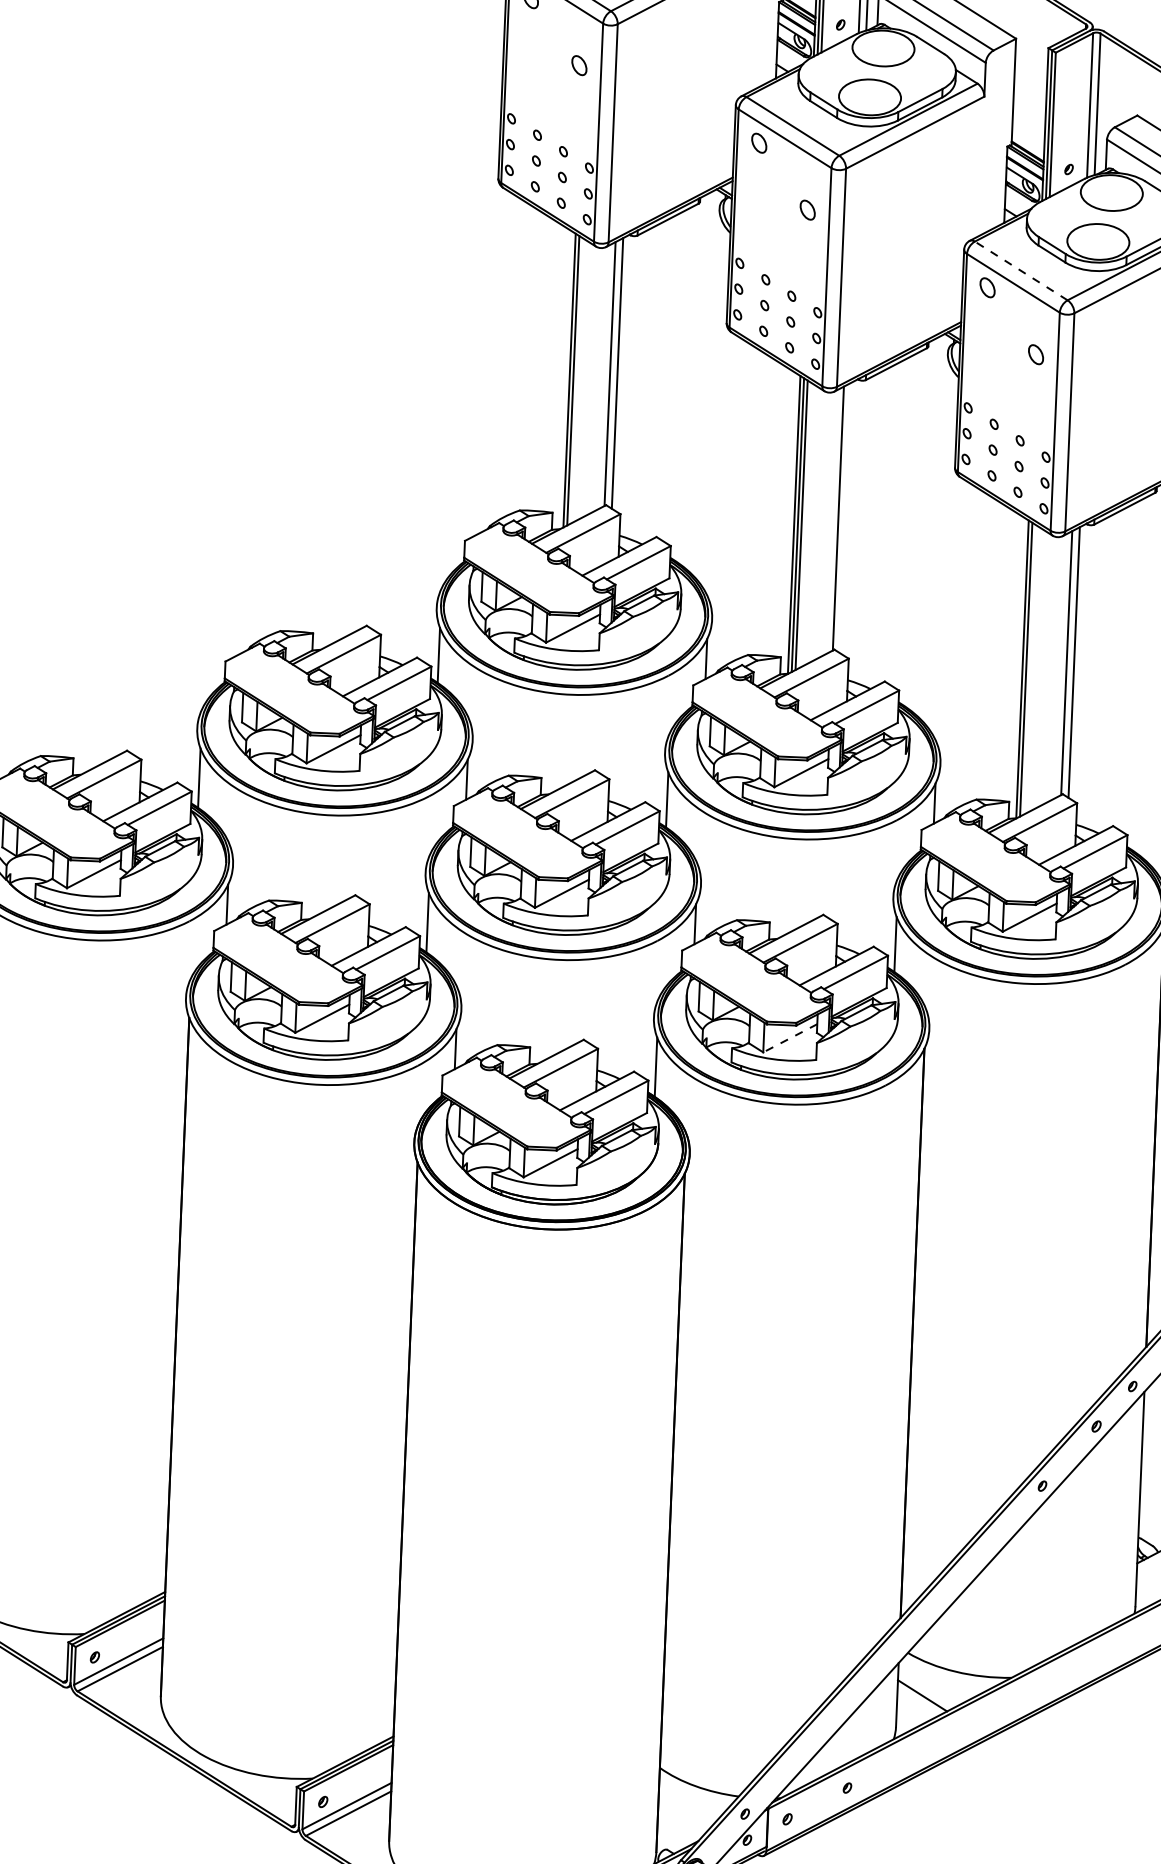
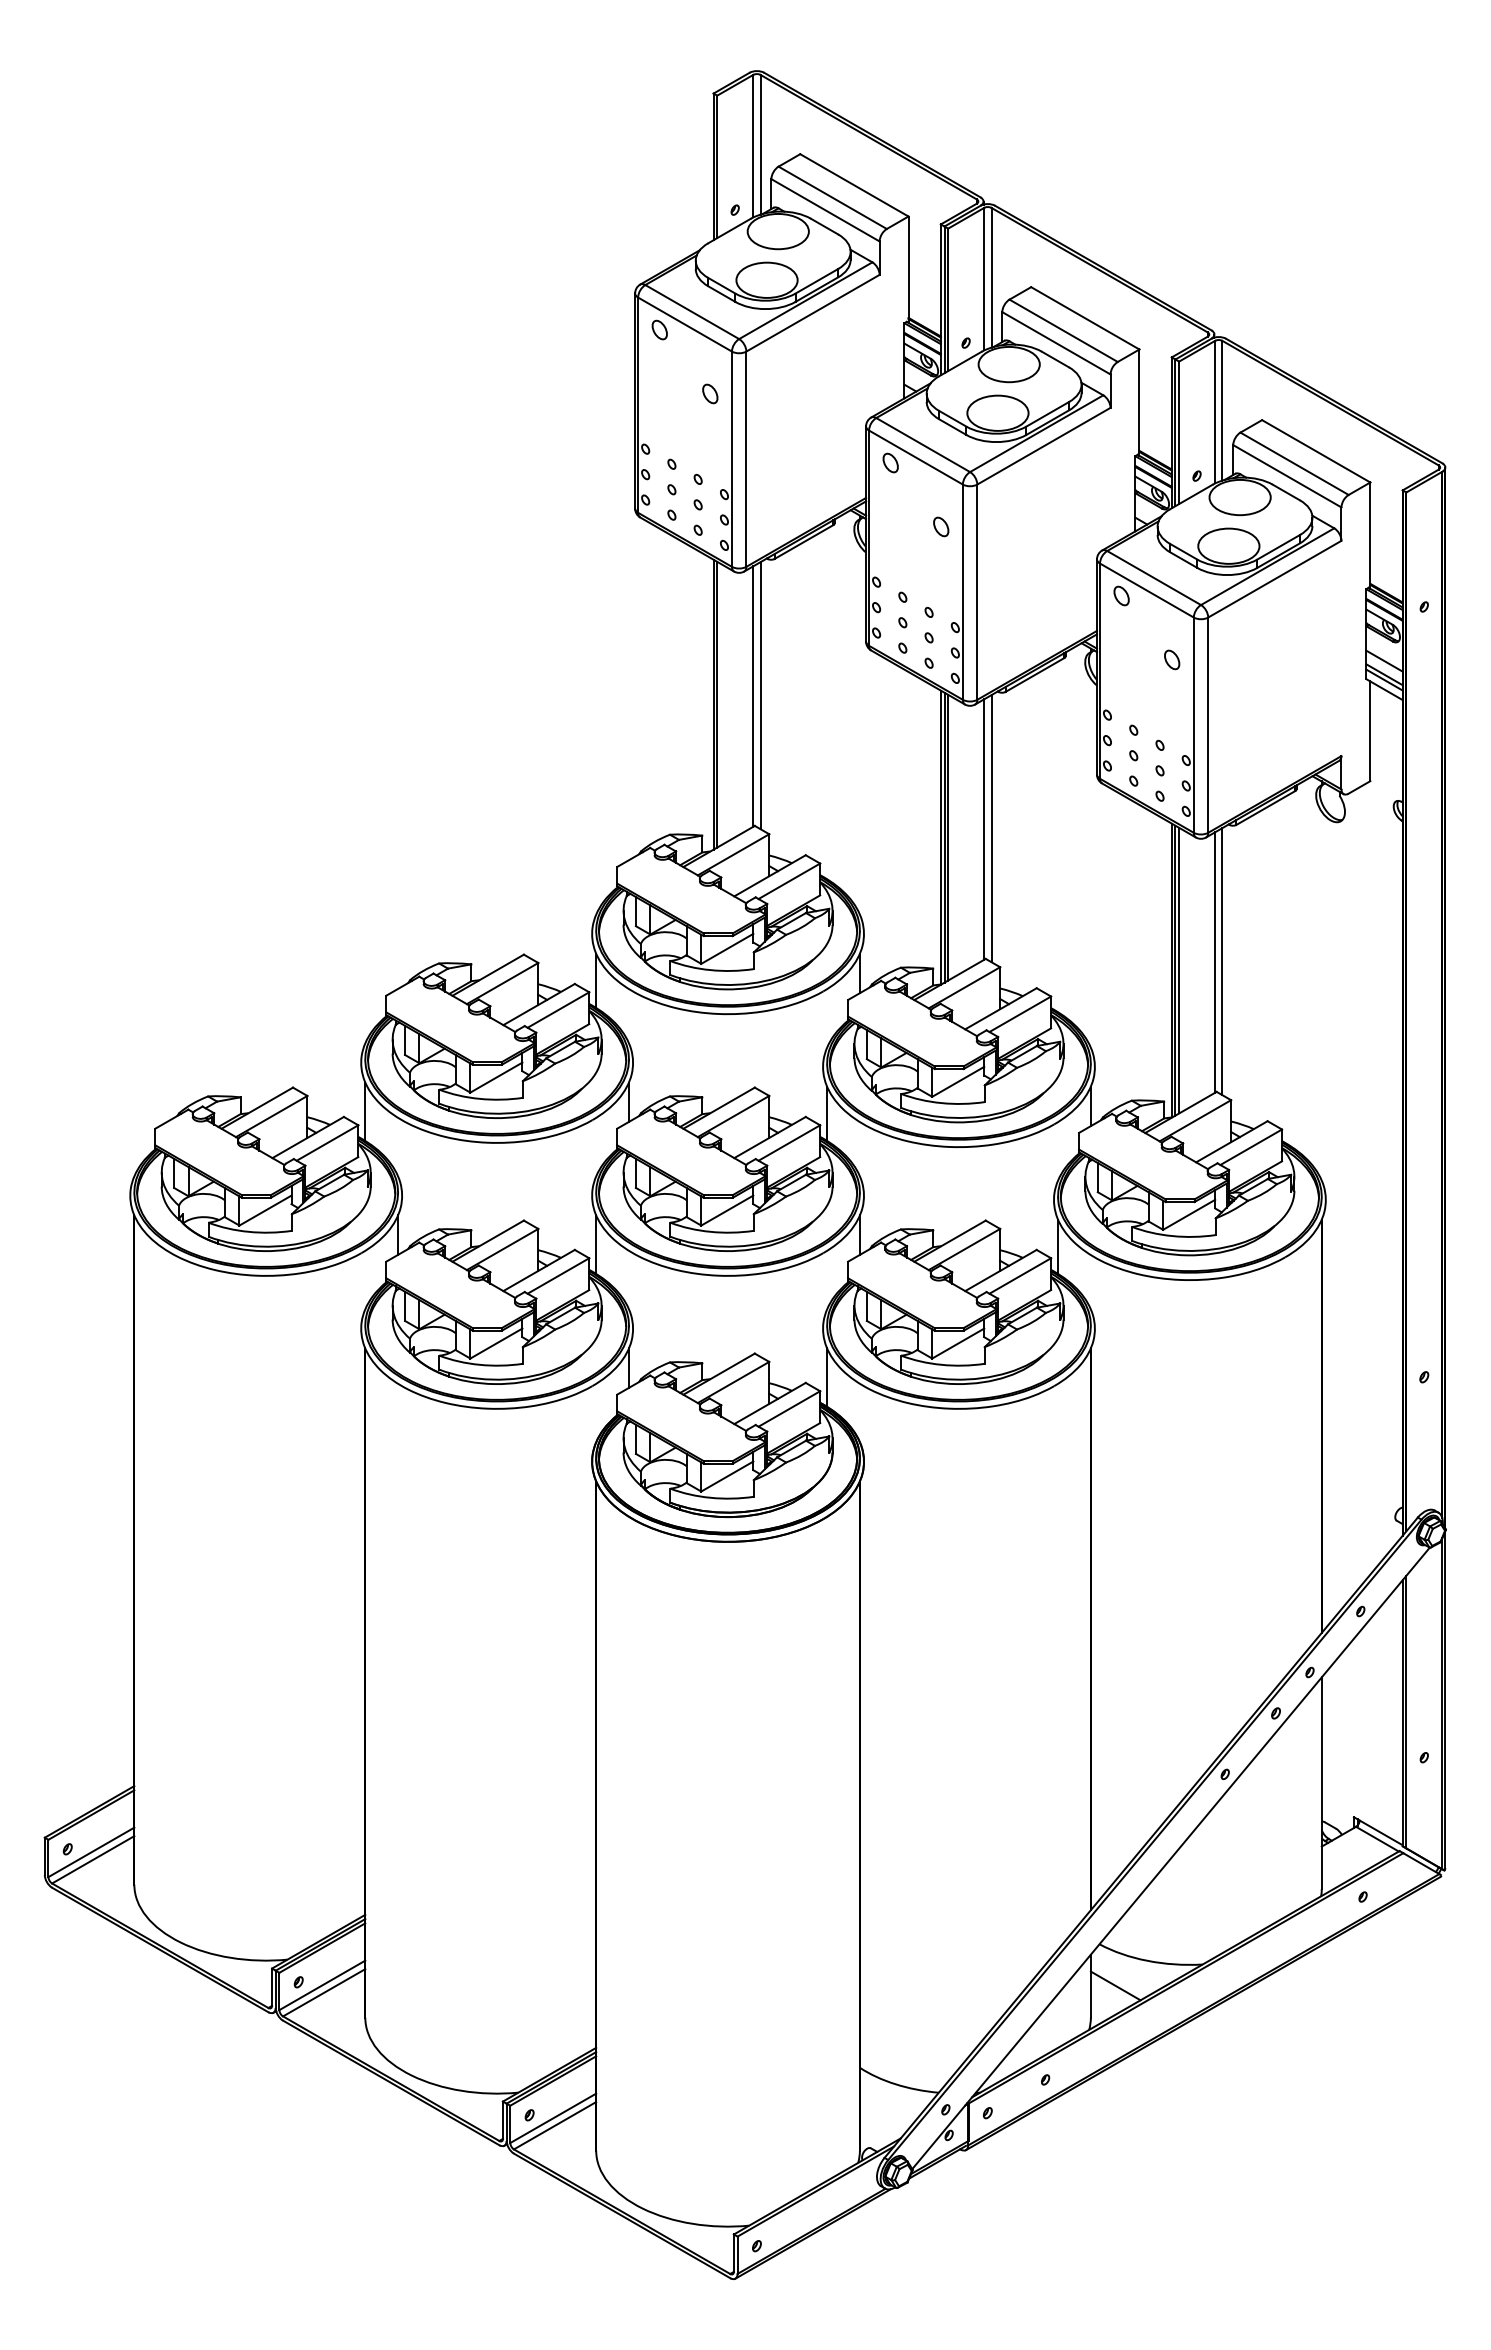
line: (1020, 270) -> (1153, 577), dashed -> solid
line: (845, 517) -> (991, 828), added
line: (1030, 669) -> (1179, 970), added
line: (789, 1038) -> (957, 1343), dashed -> solid

